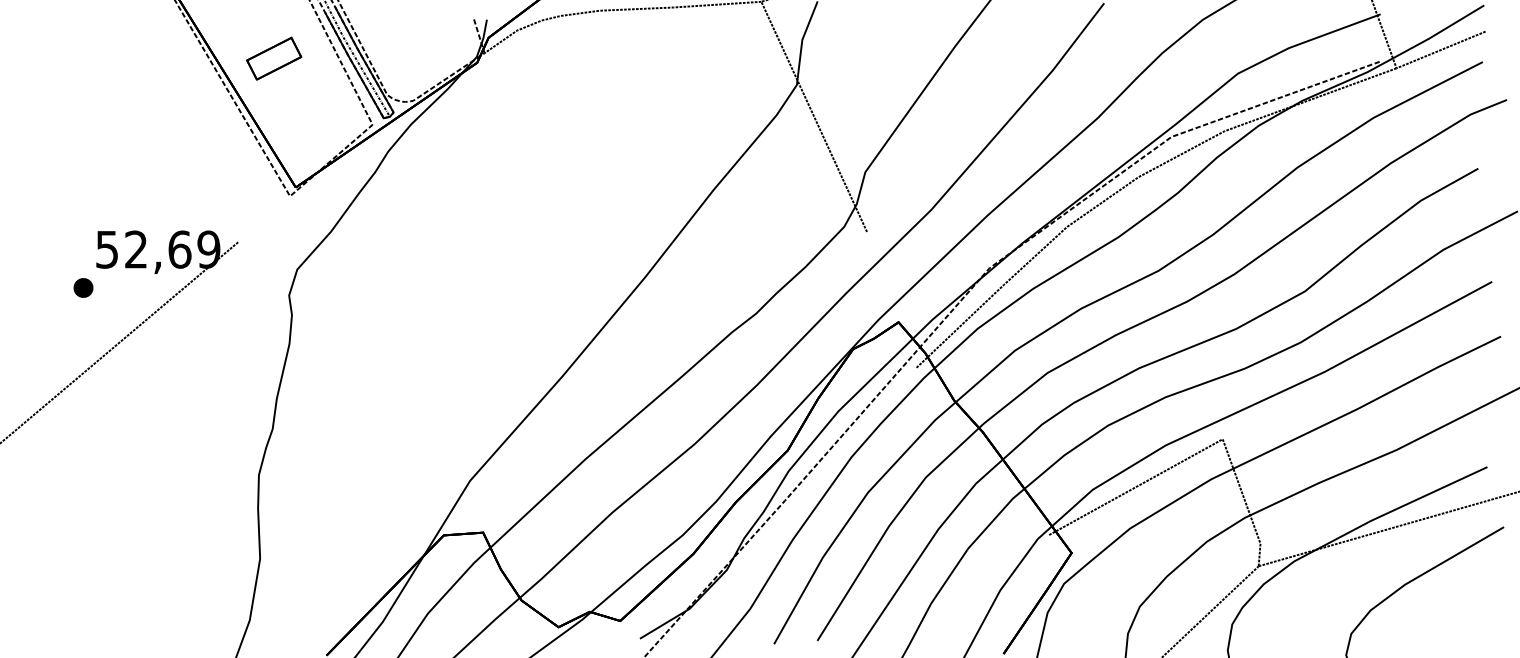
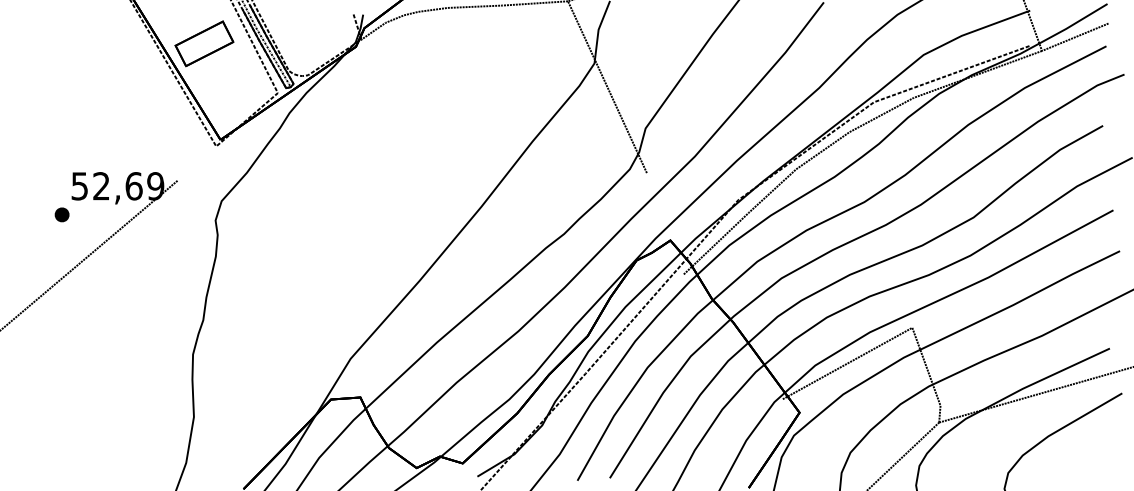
part: (273, 58) -> (203, 43), size x1.43

